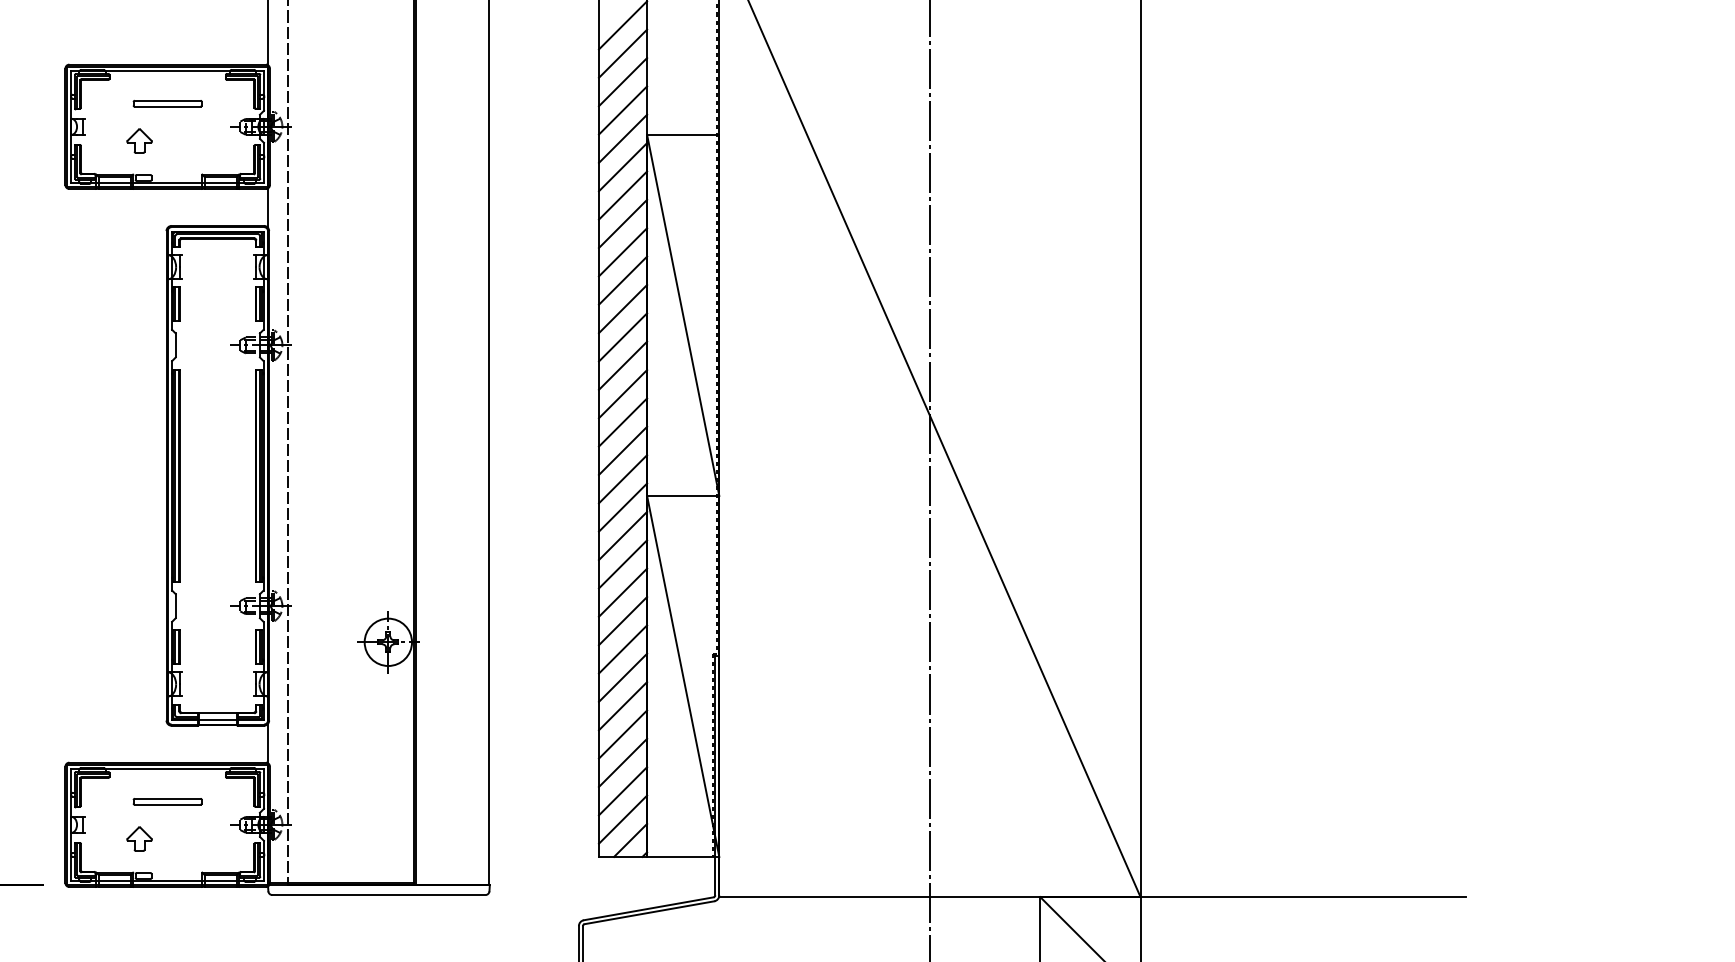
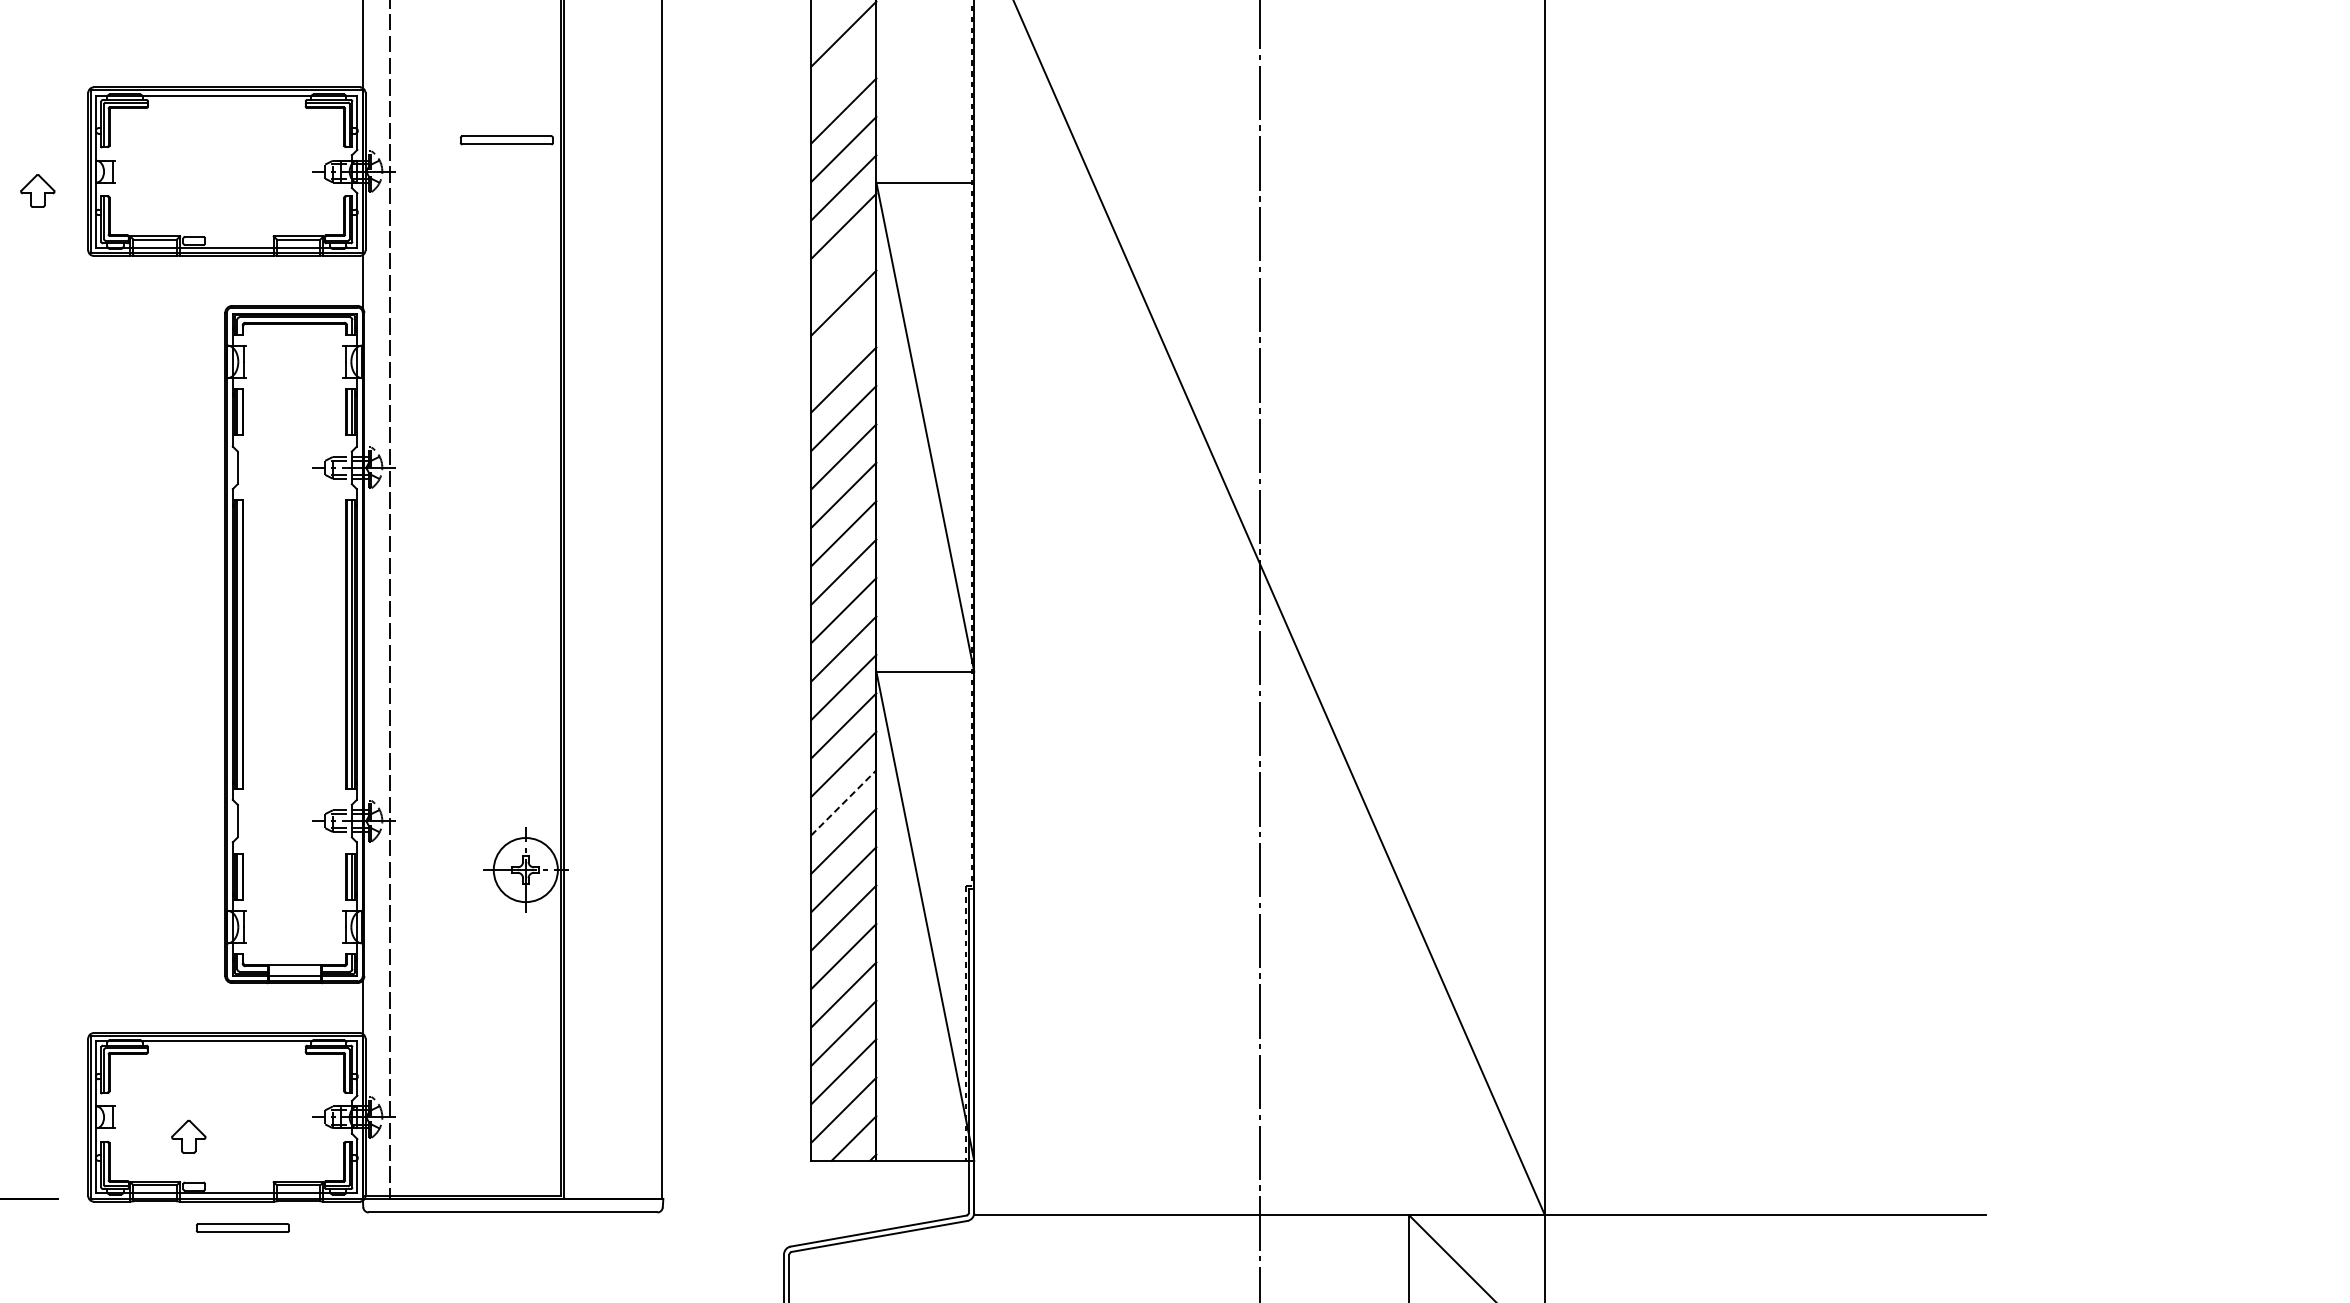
line: (622, 53) -> (843, 72), removed
part: (167, 103) -> (506, 140), moved
part: (139, 140) -> (37, 190), moved
line: (622, 195) -> (843, 264), removed
line: (622, 252) -> (843, 341), removed
line: (623, 592) -> (844, 802), solid -> dashed
part: (167, 801) -> (242, 1227), moved

